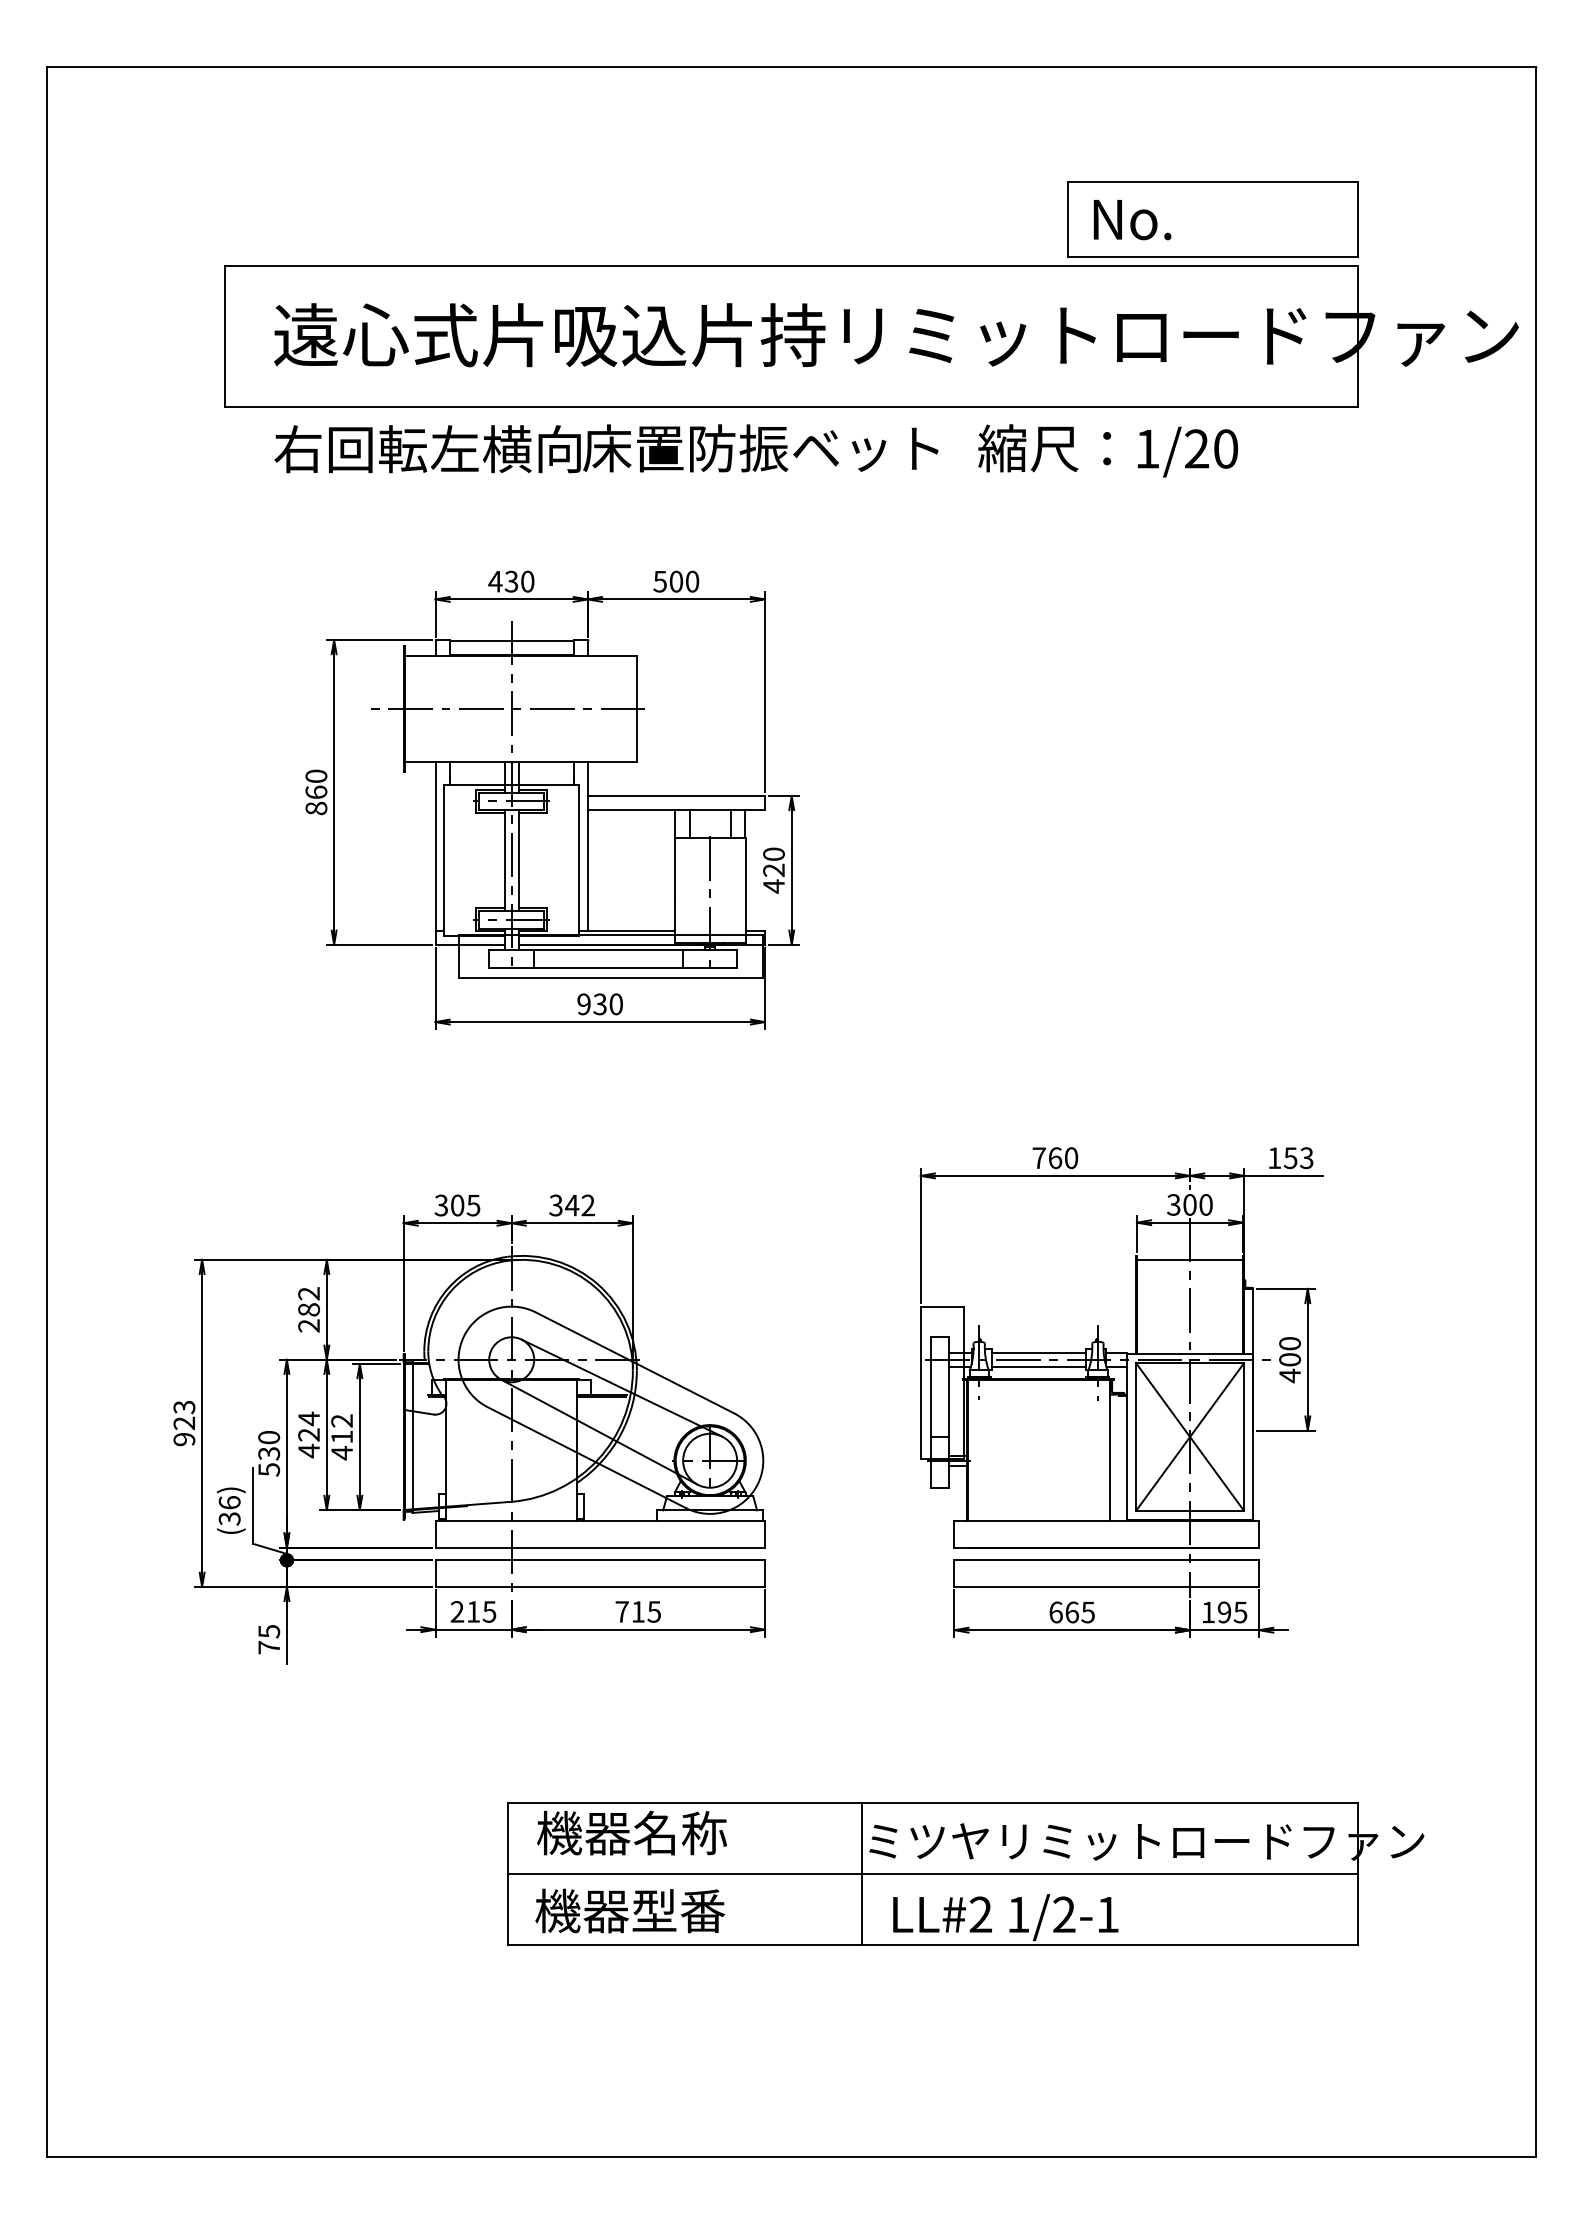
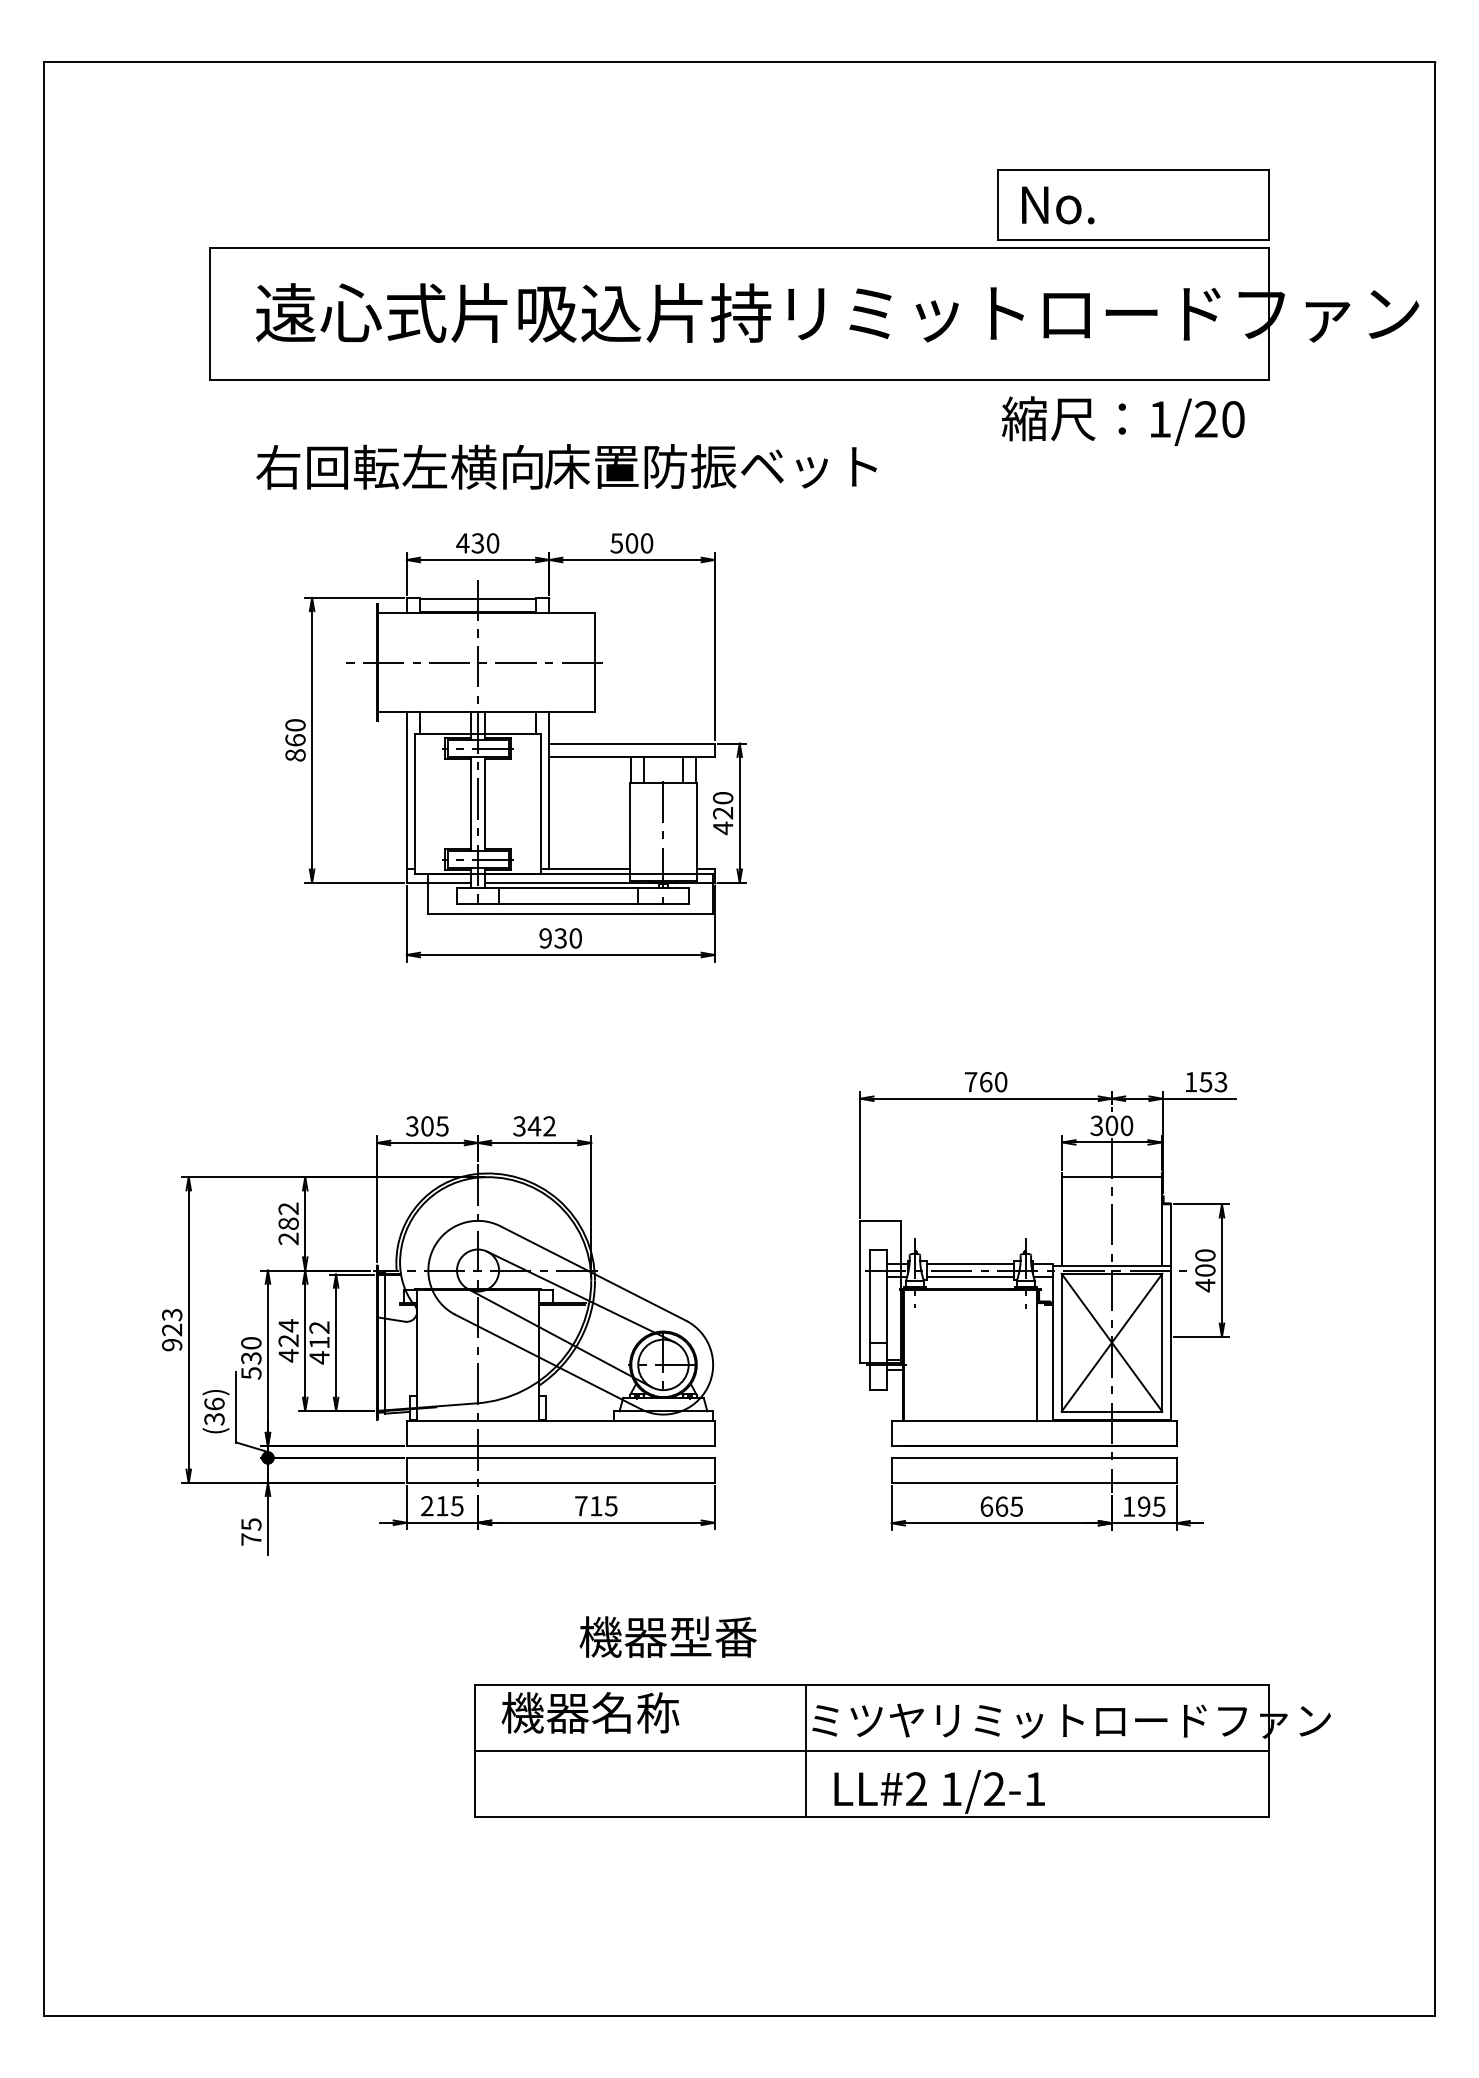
text: (606, 448) -> (566, 466), moved
text: (1108, 450) -> (1123, 420), moved
text: (630, 1910) -> (668, 1636), moved

